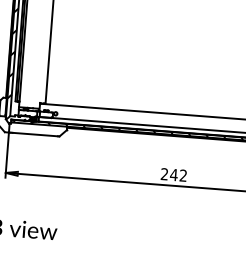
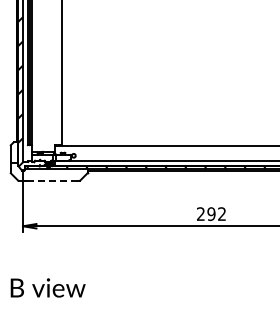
line: (36, 134) -> (53, 180), solid -> dashed
text: (173, 175) -> (211, 214), 242 -> 292

